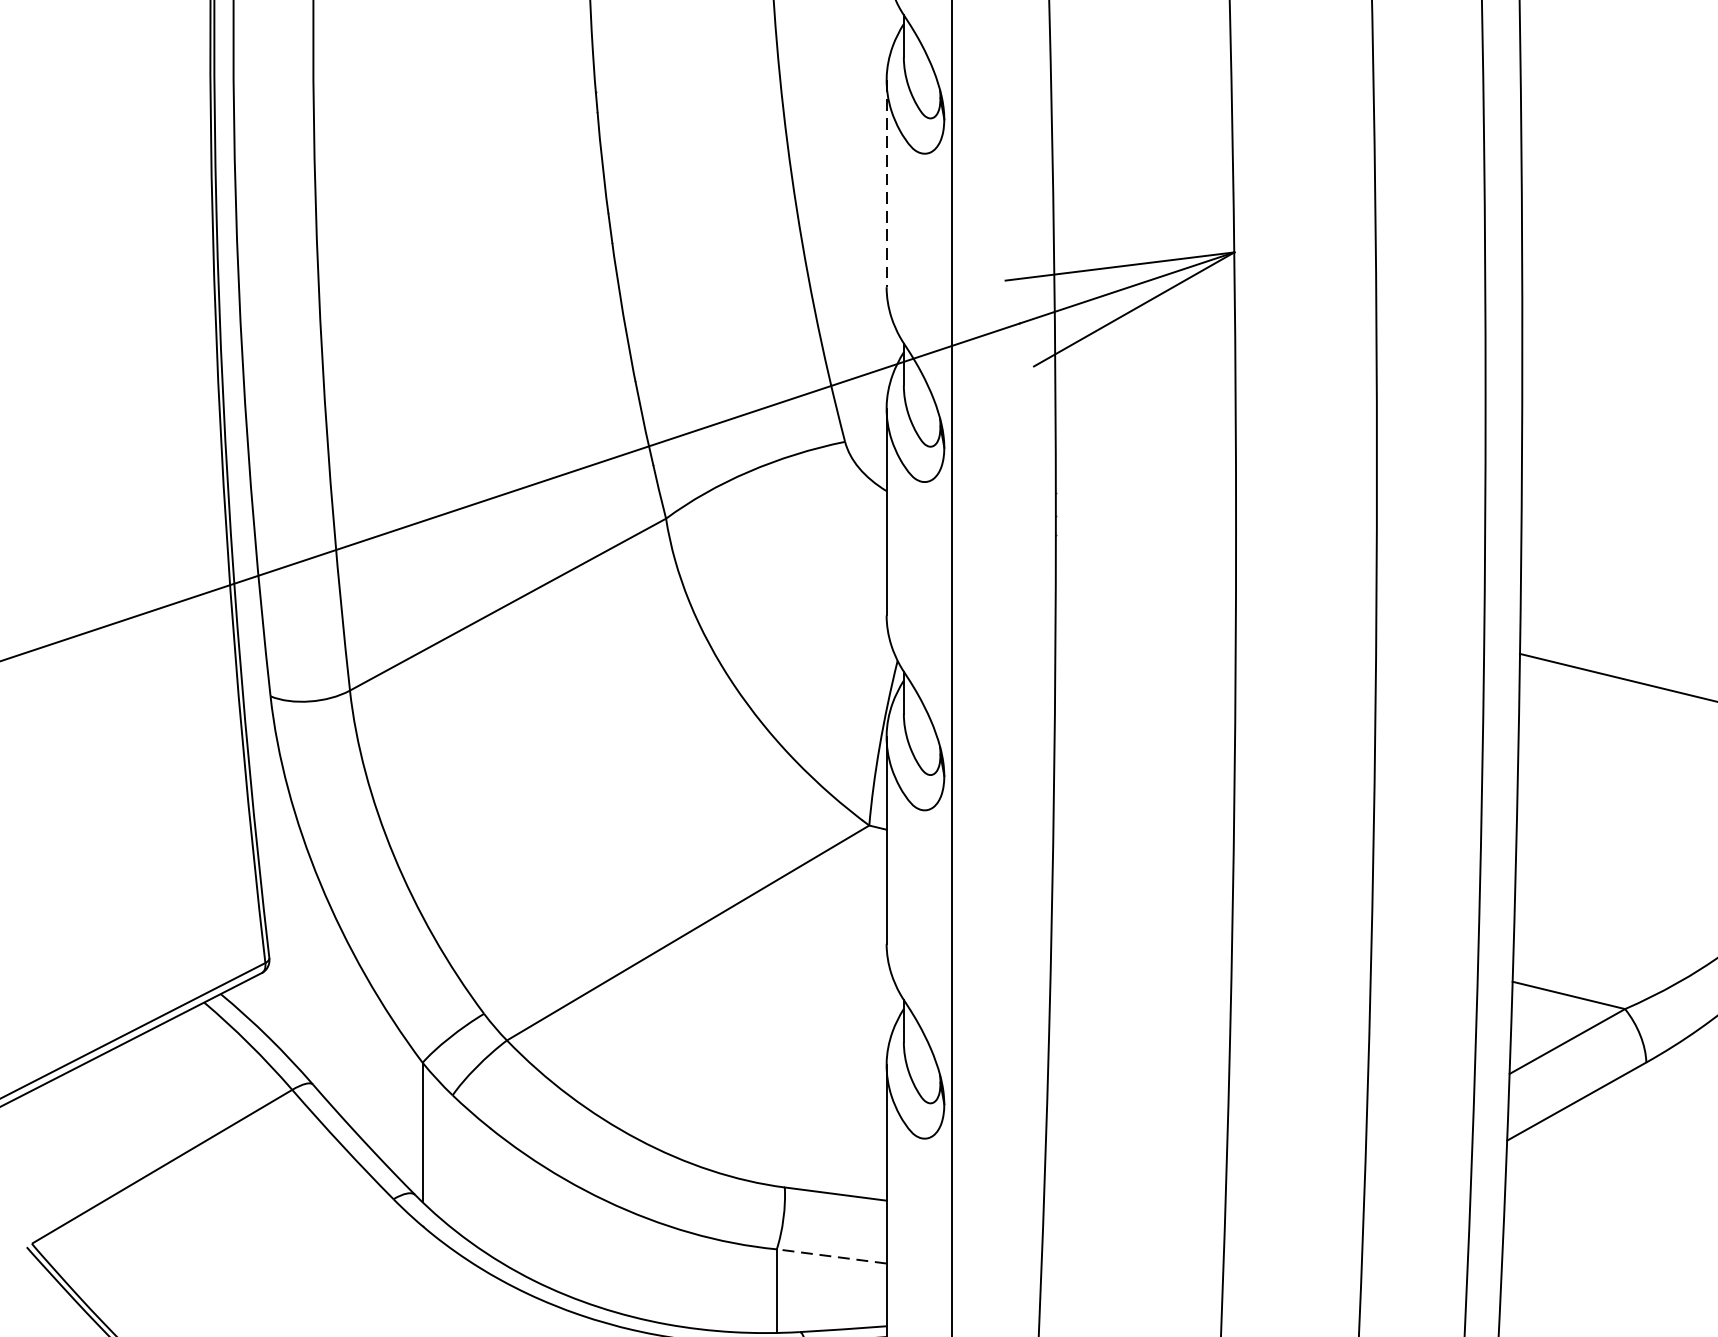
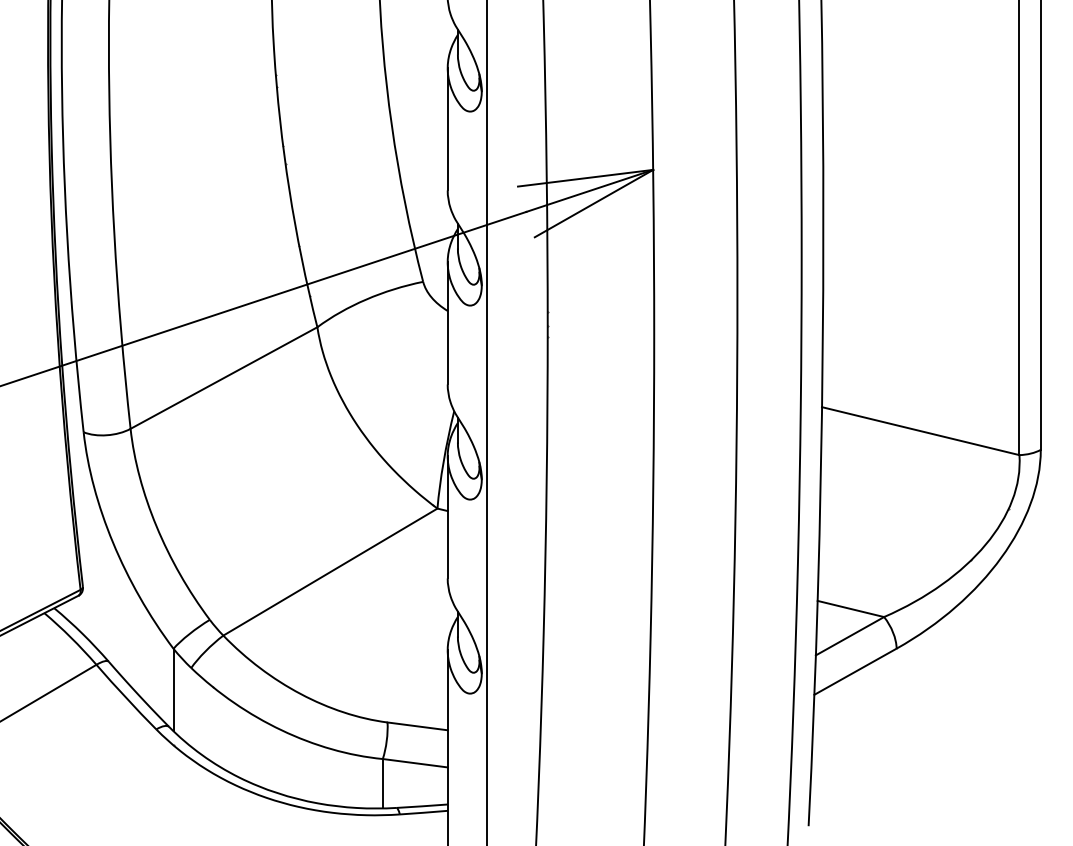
line: (886, 184) -> (447, 129), dashed -> solid
line: (832, 1256) -> (415, 763), dashed -> solid

